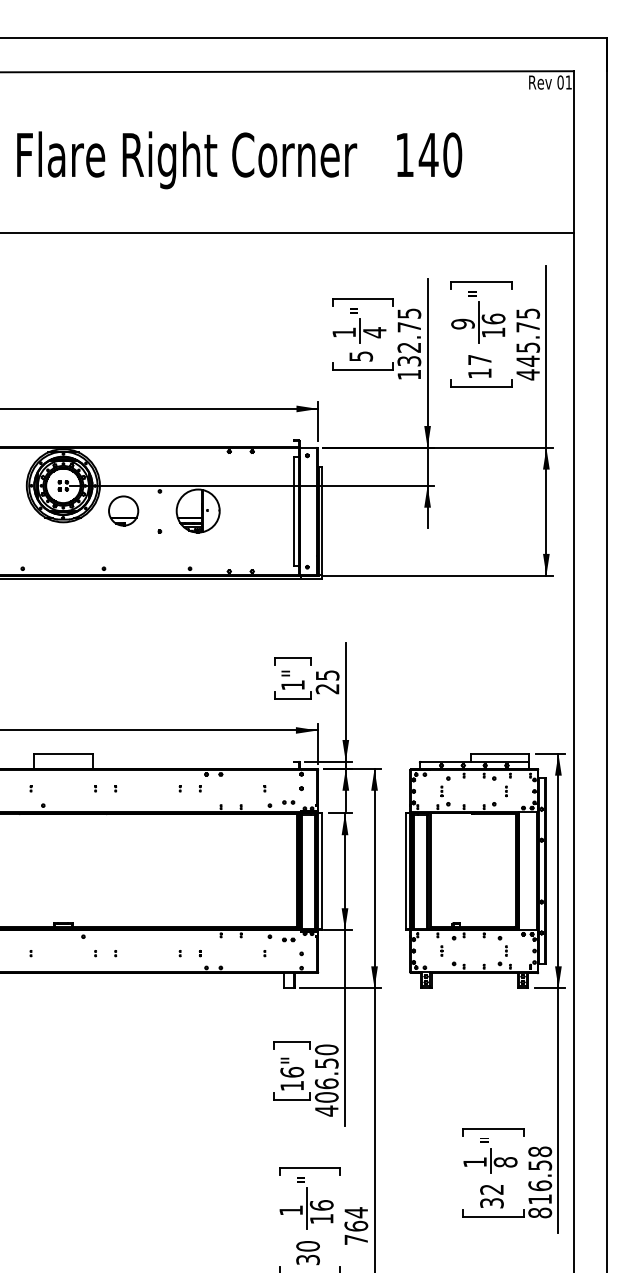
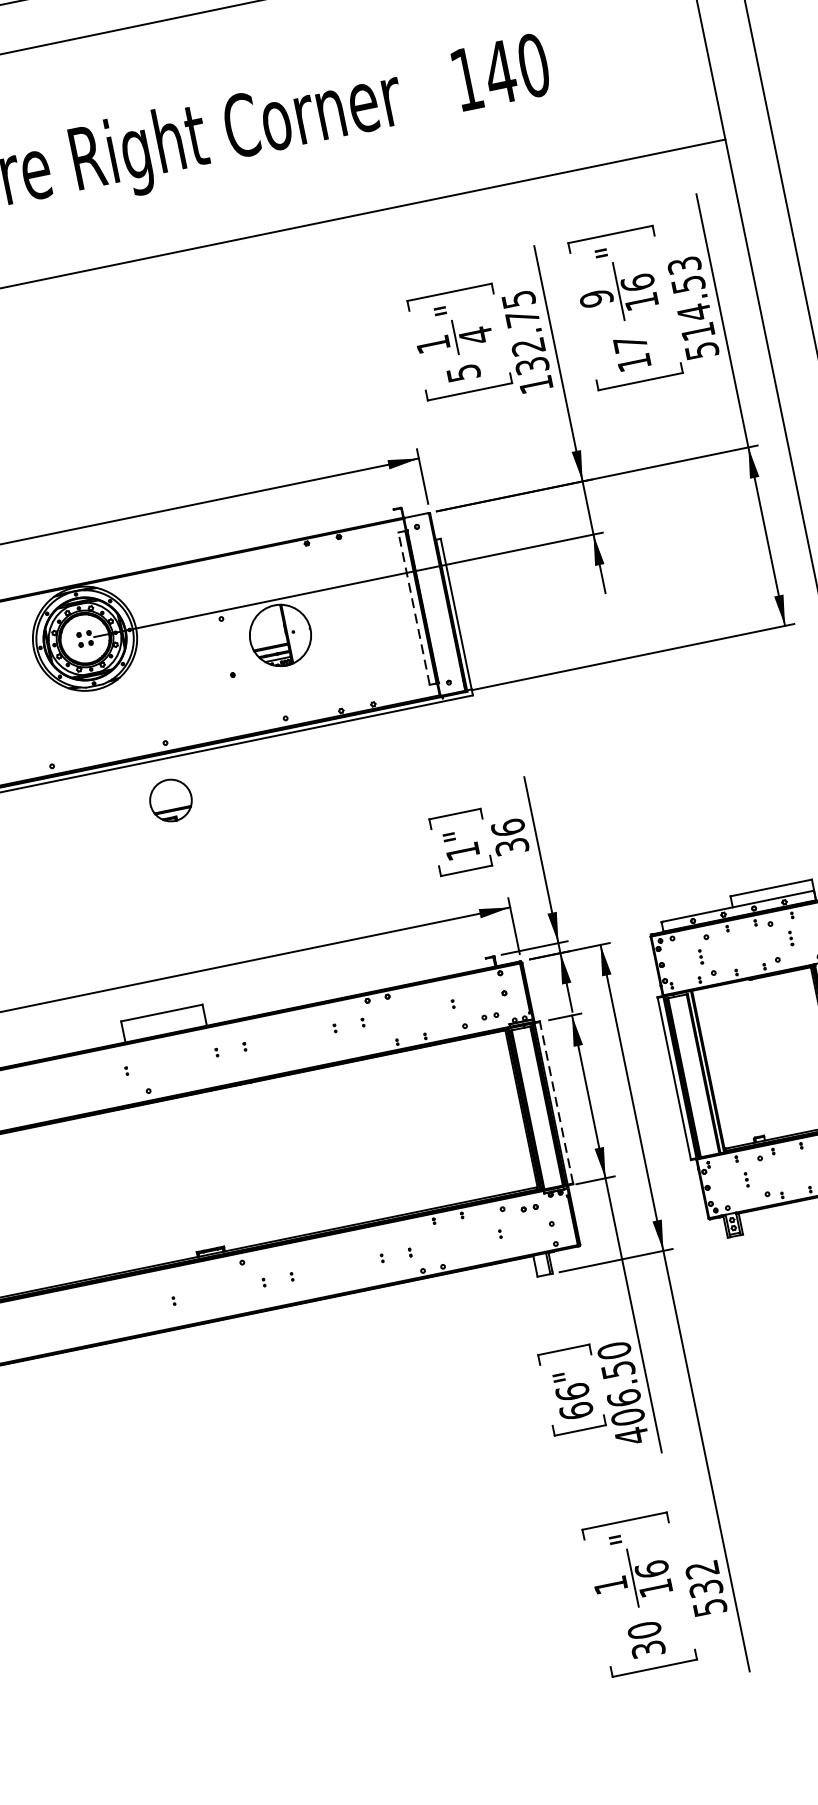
text: (528, 344) -> (693, 308), 445.75 -> 514.53
part: (123, 510) -> (170, 799), moved
line: (293, 511) -> (413, 608), solid -> dashed
text: (327, 682) -> (510, 837), 25 -> 36
line: (322, 871) -> (557, 1103), solid -> dashed
text: (292, 1085) -> (576, 1410), 16" -> 66"
text: (356, 1225) -> (706, 1587), 764 -> 532

